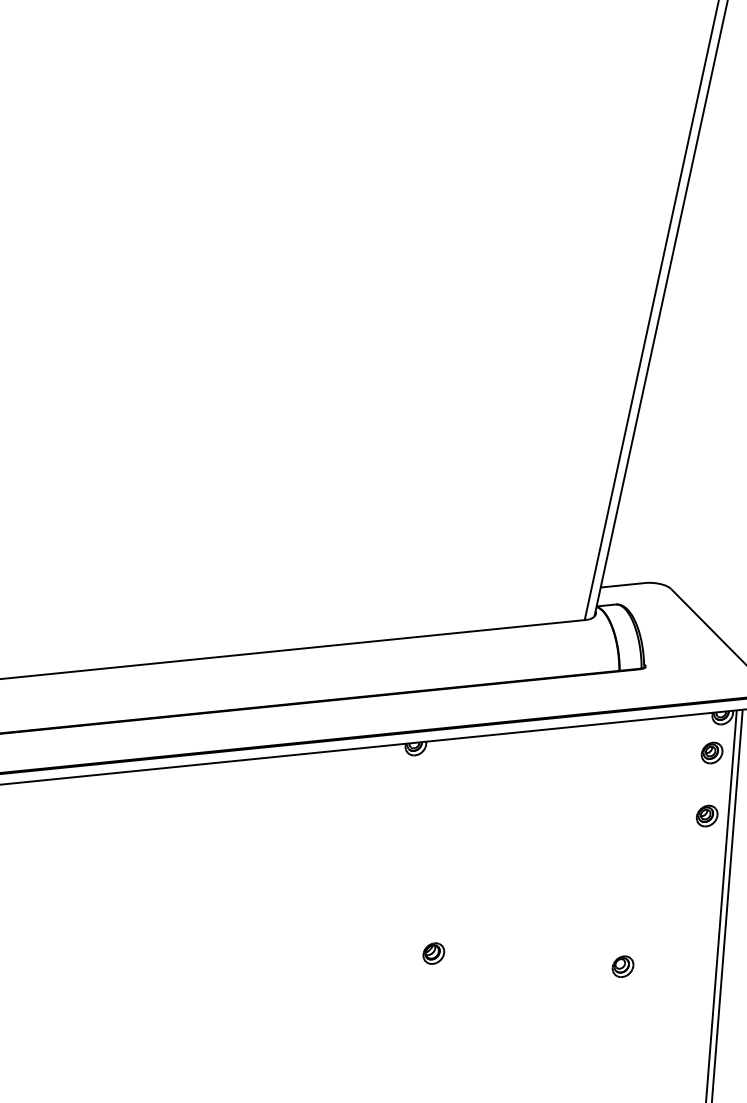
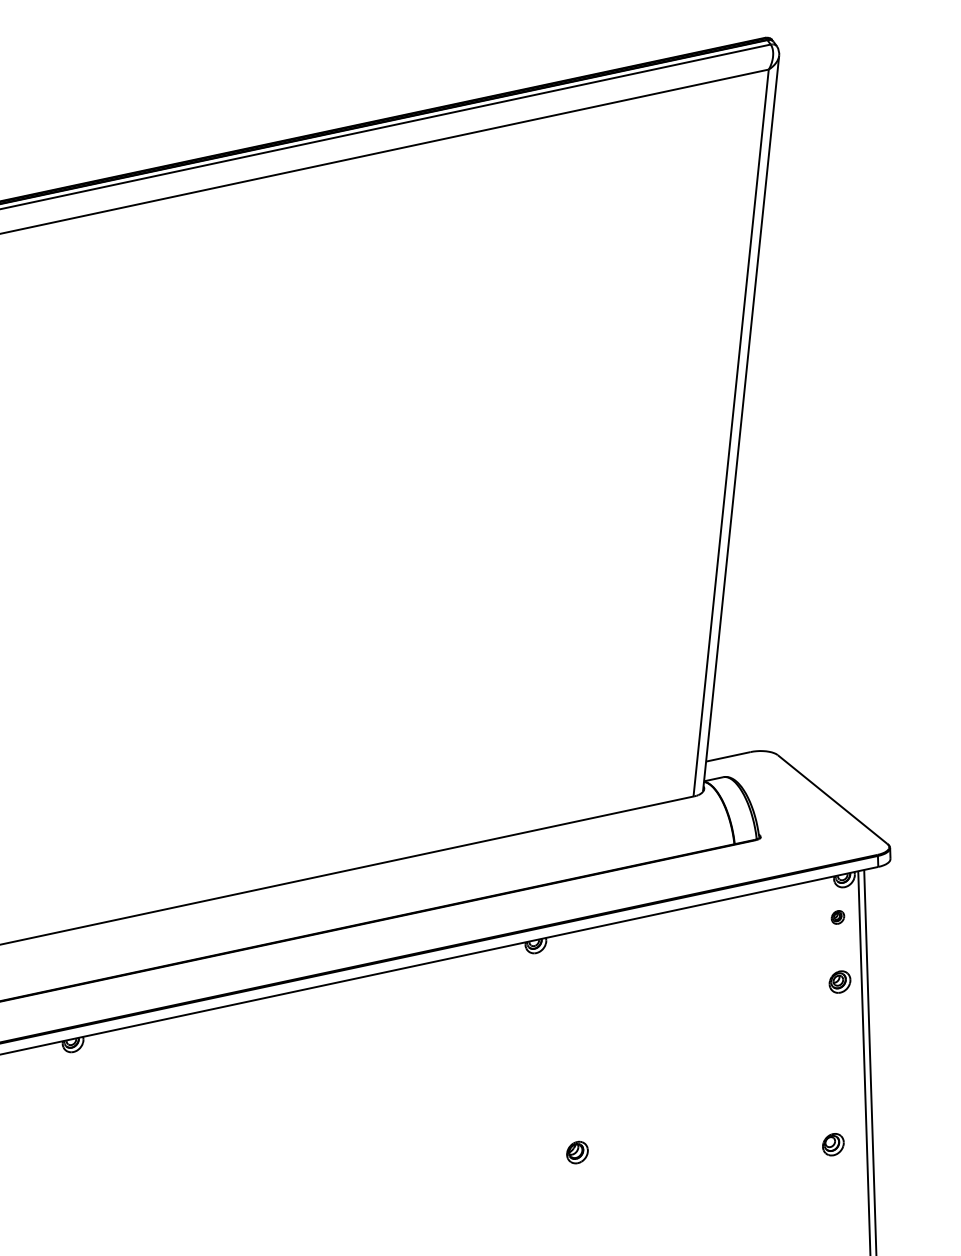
part: (711, 753) -> (837, 917), size x0.6
part: (623, 966) -> (833, 1144), moved

